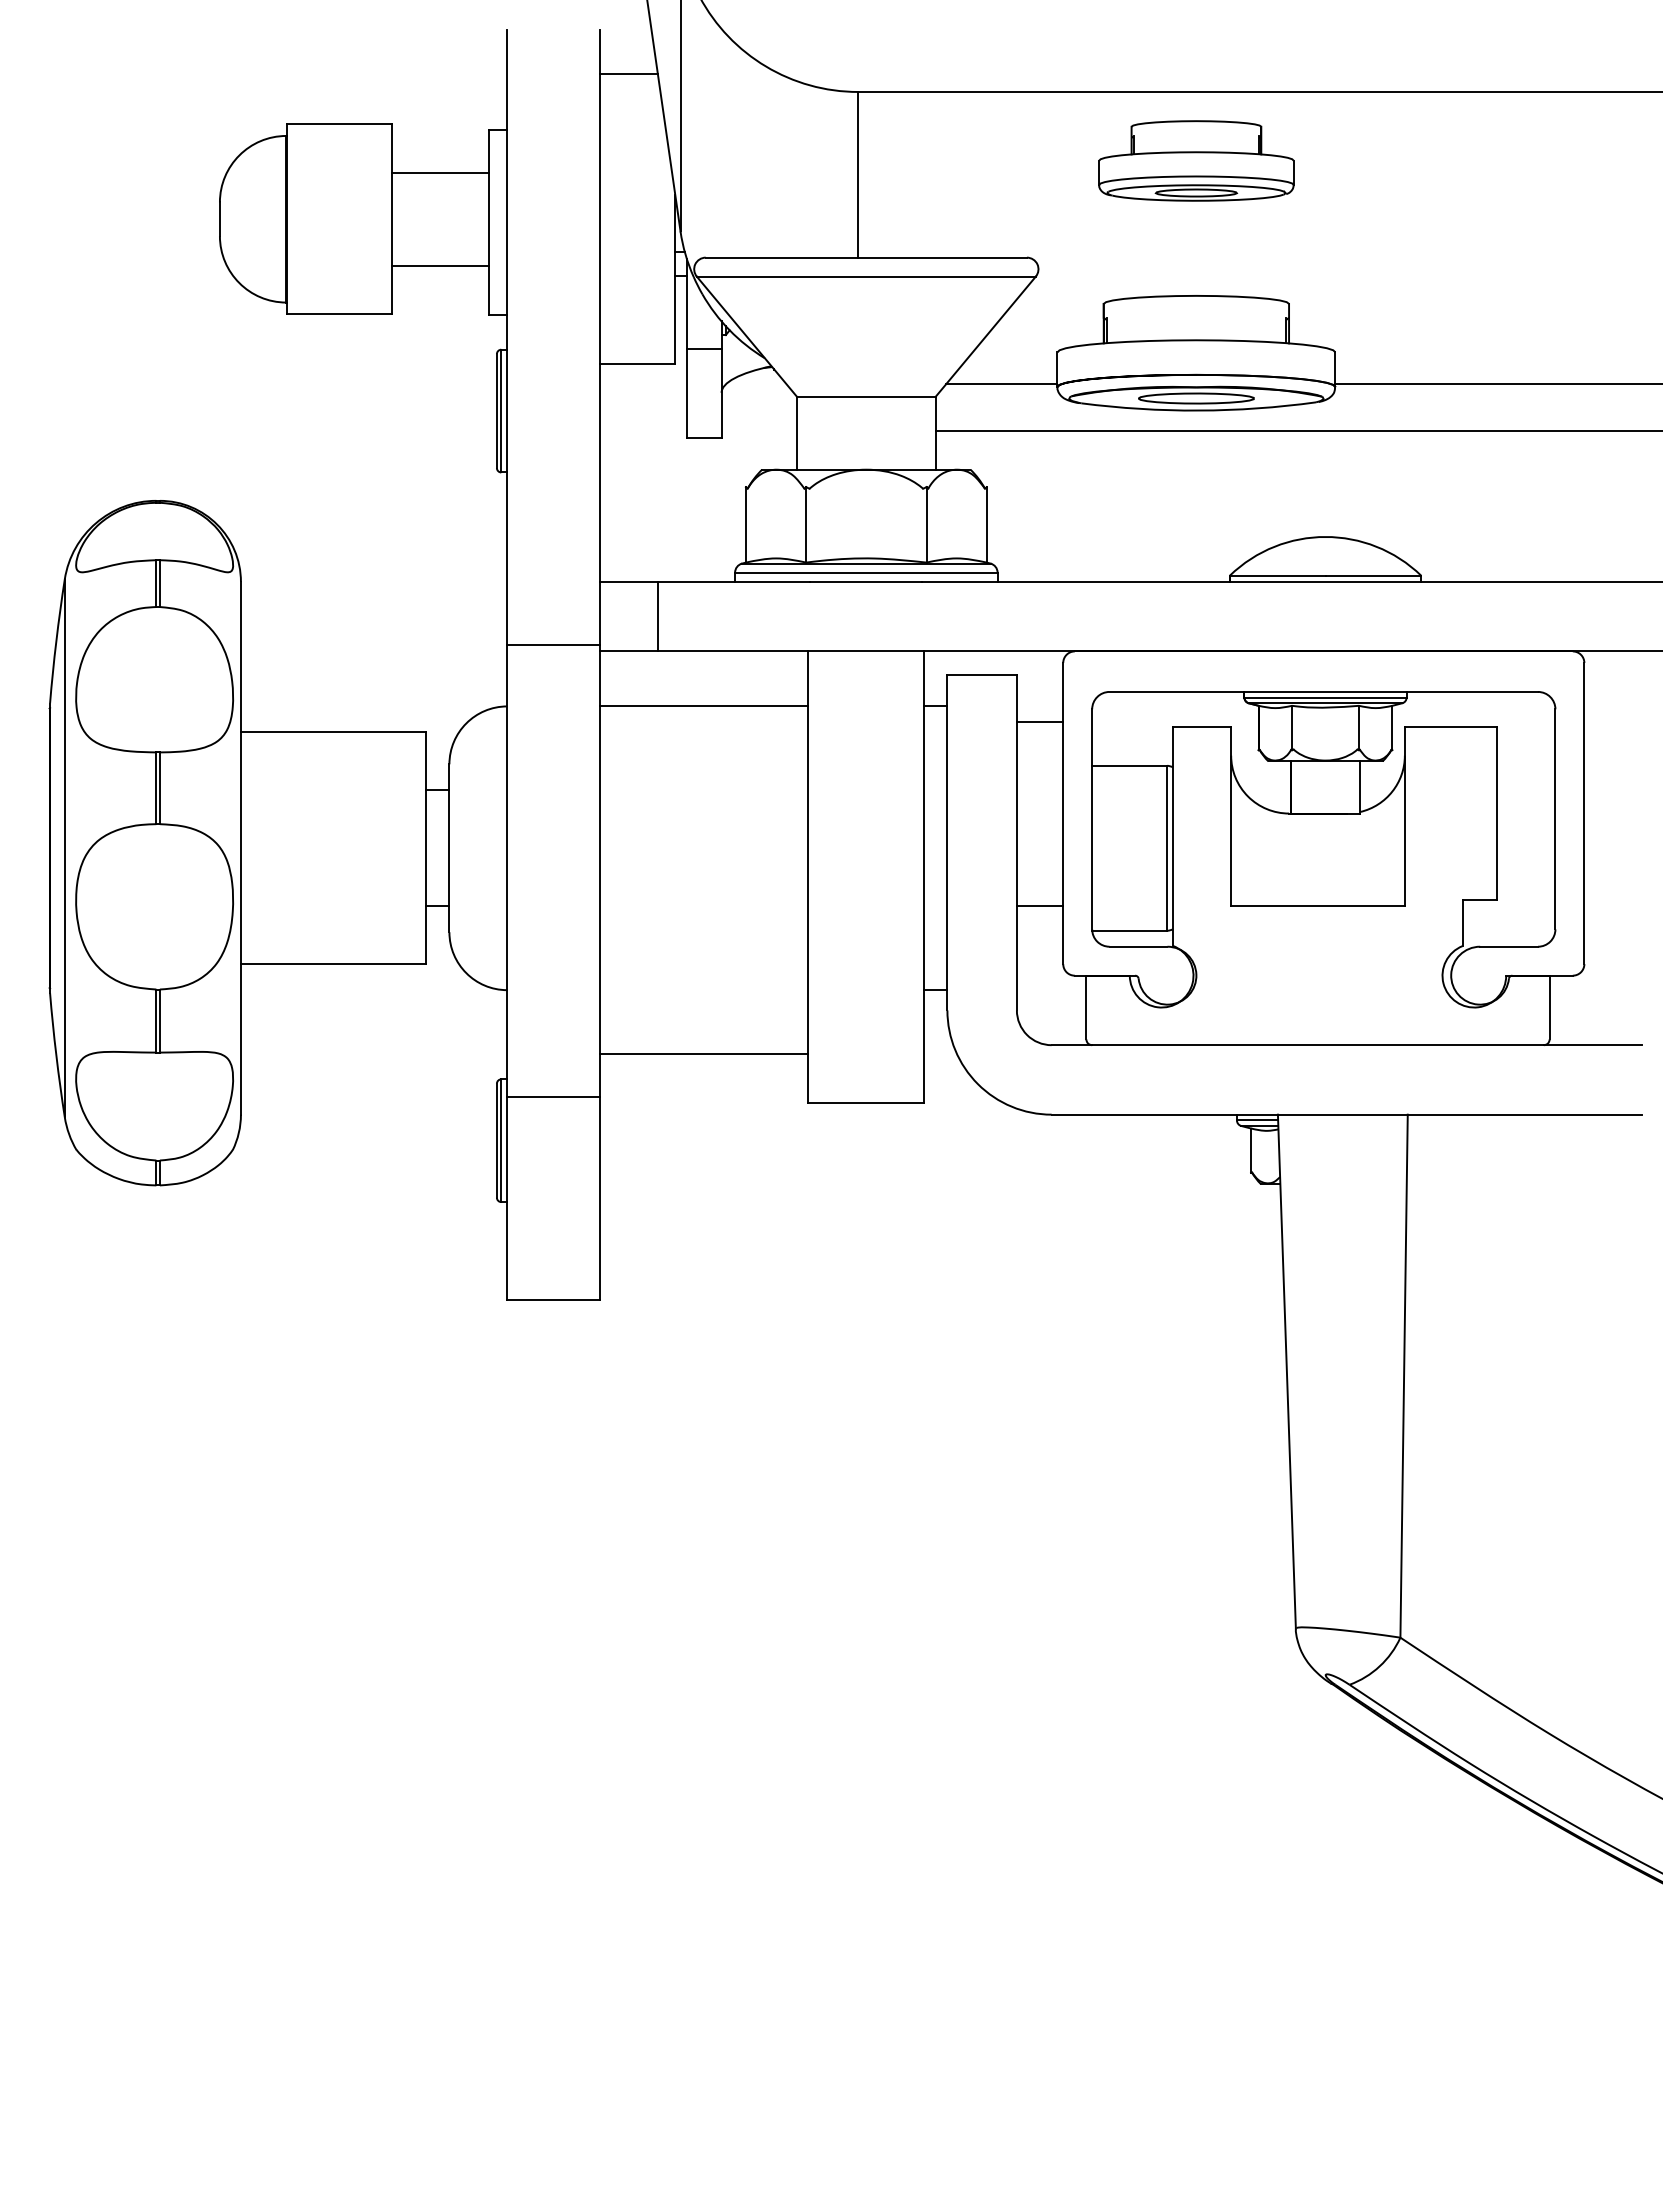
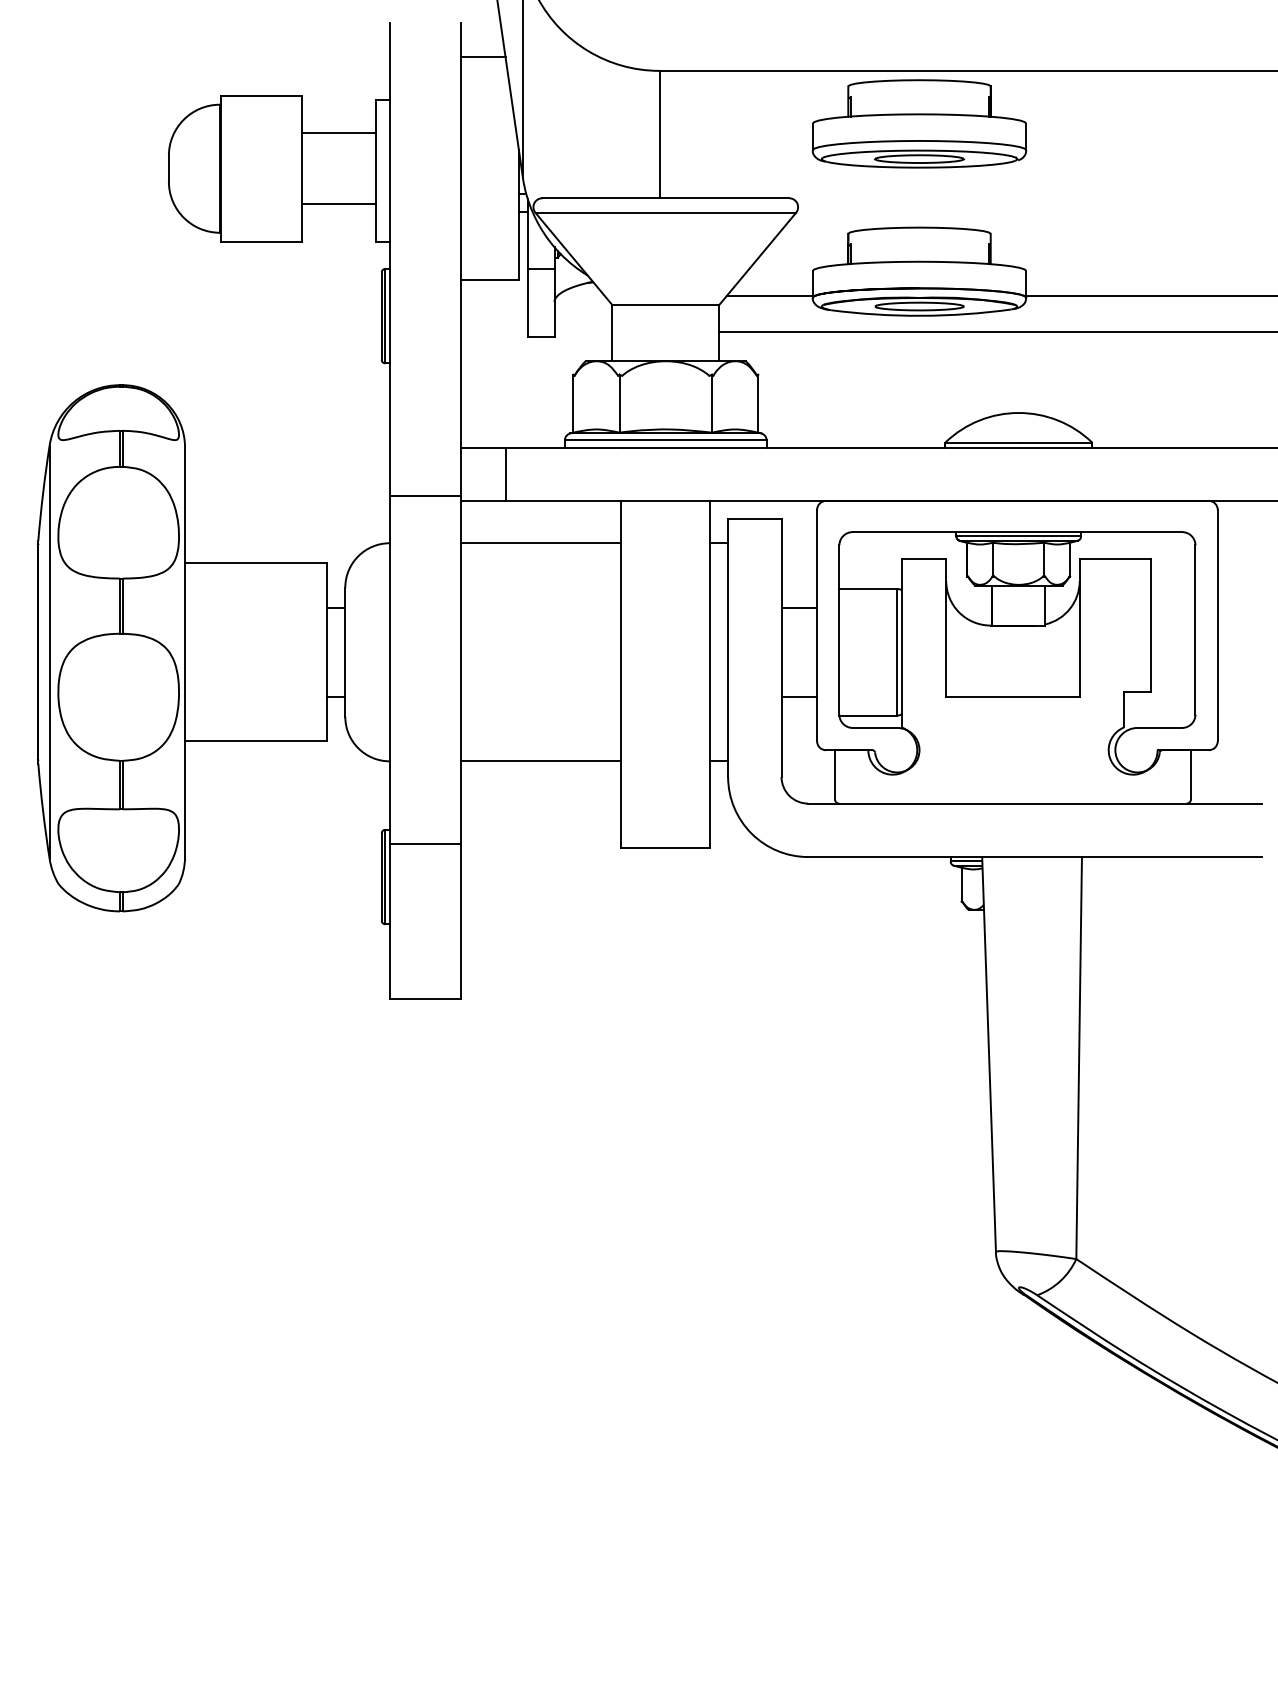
part: (1196, 160) -> (919, 123), size x1.43
line: (1039, 722) -> (798, 607), moved
line: (703, 1054) -> (540, 761), moved

